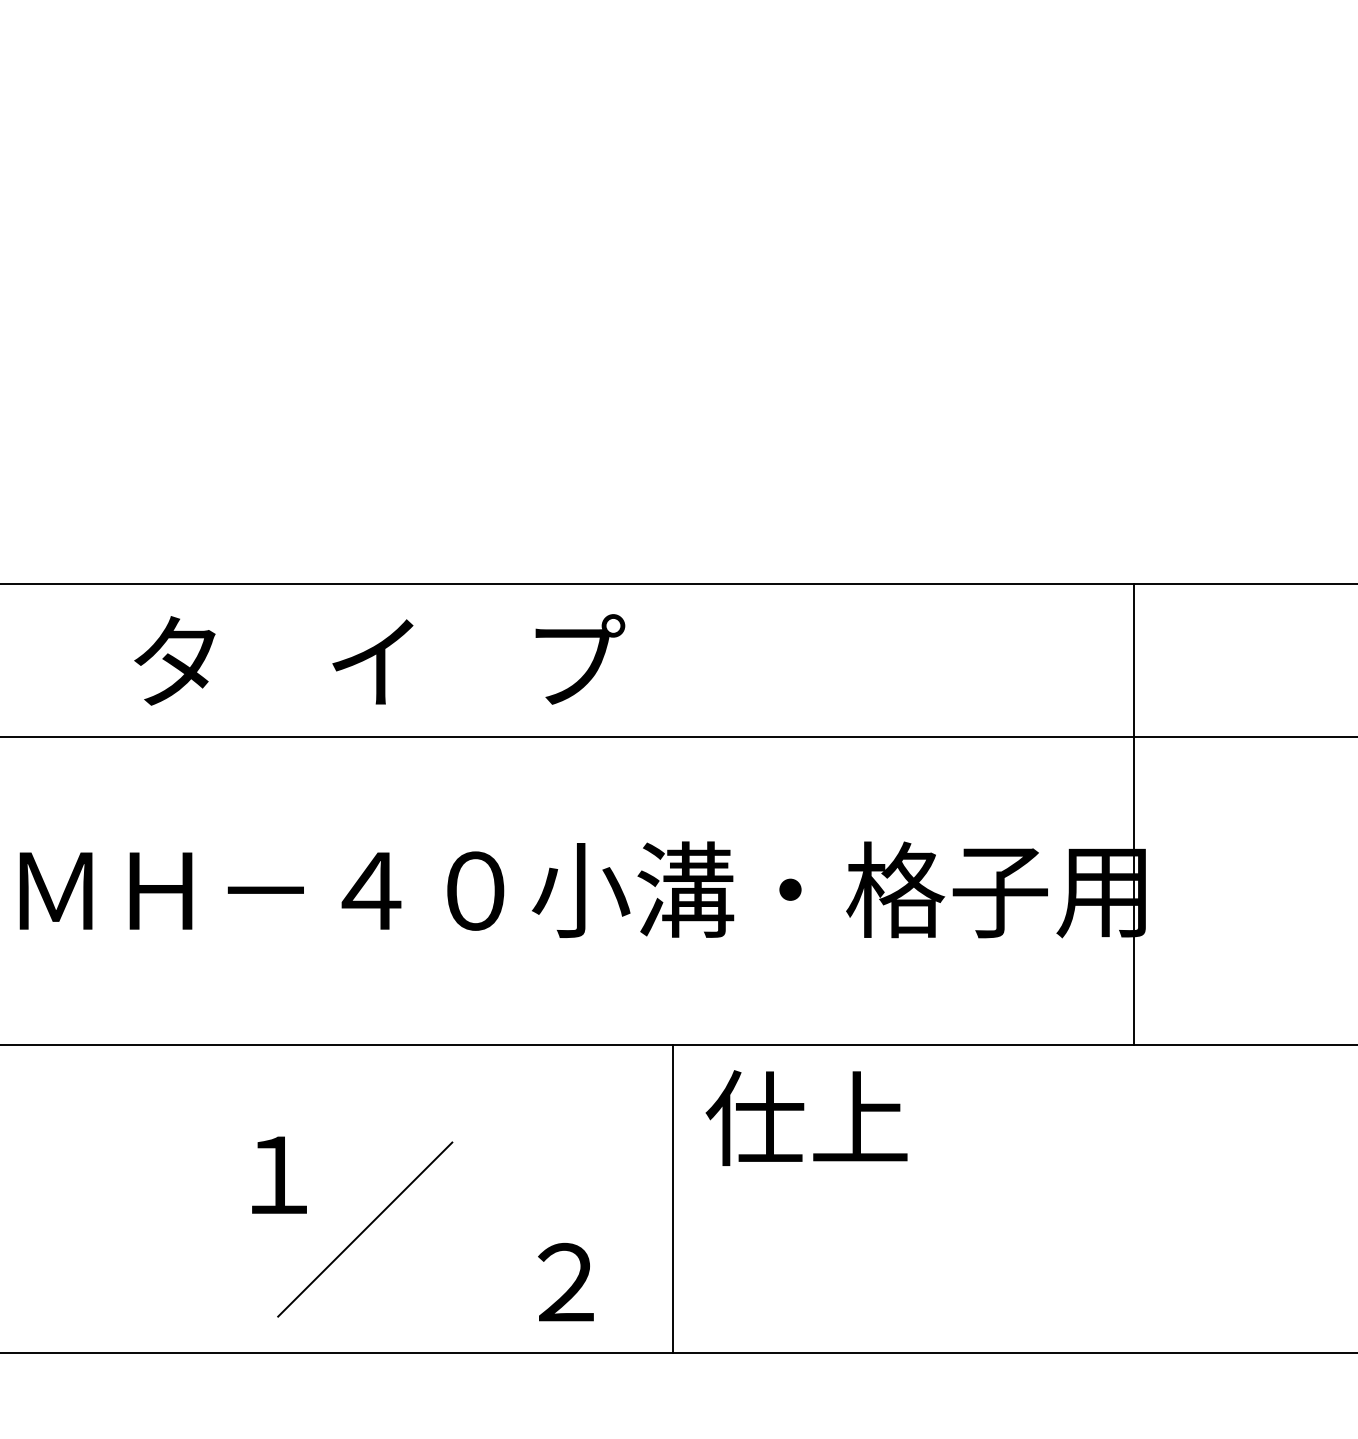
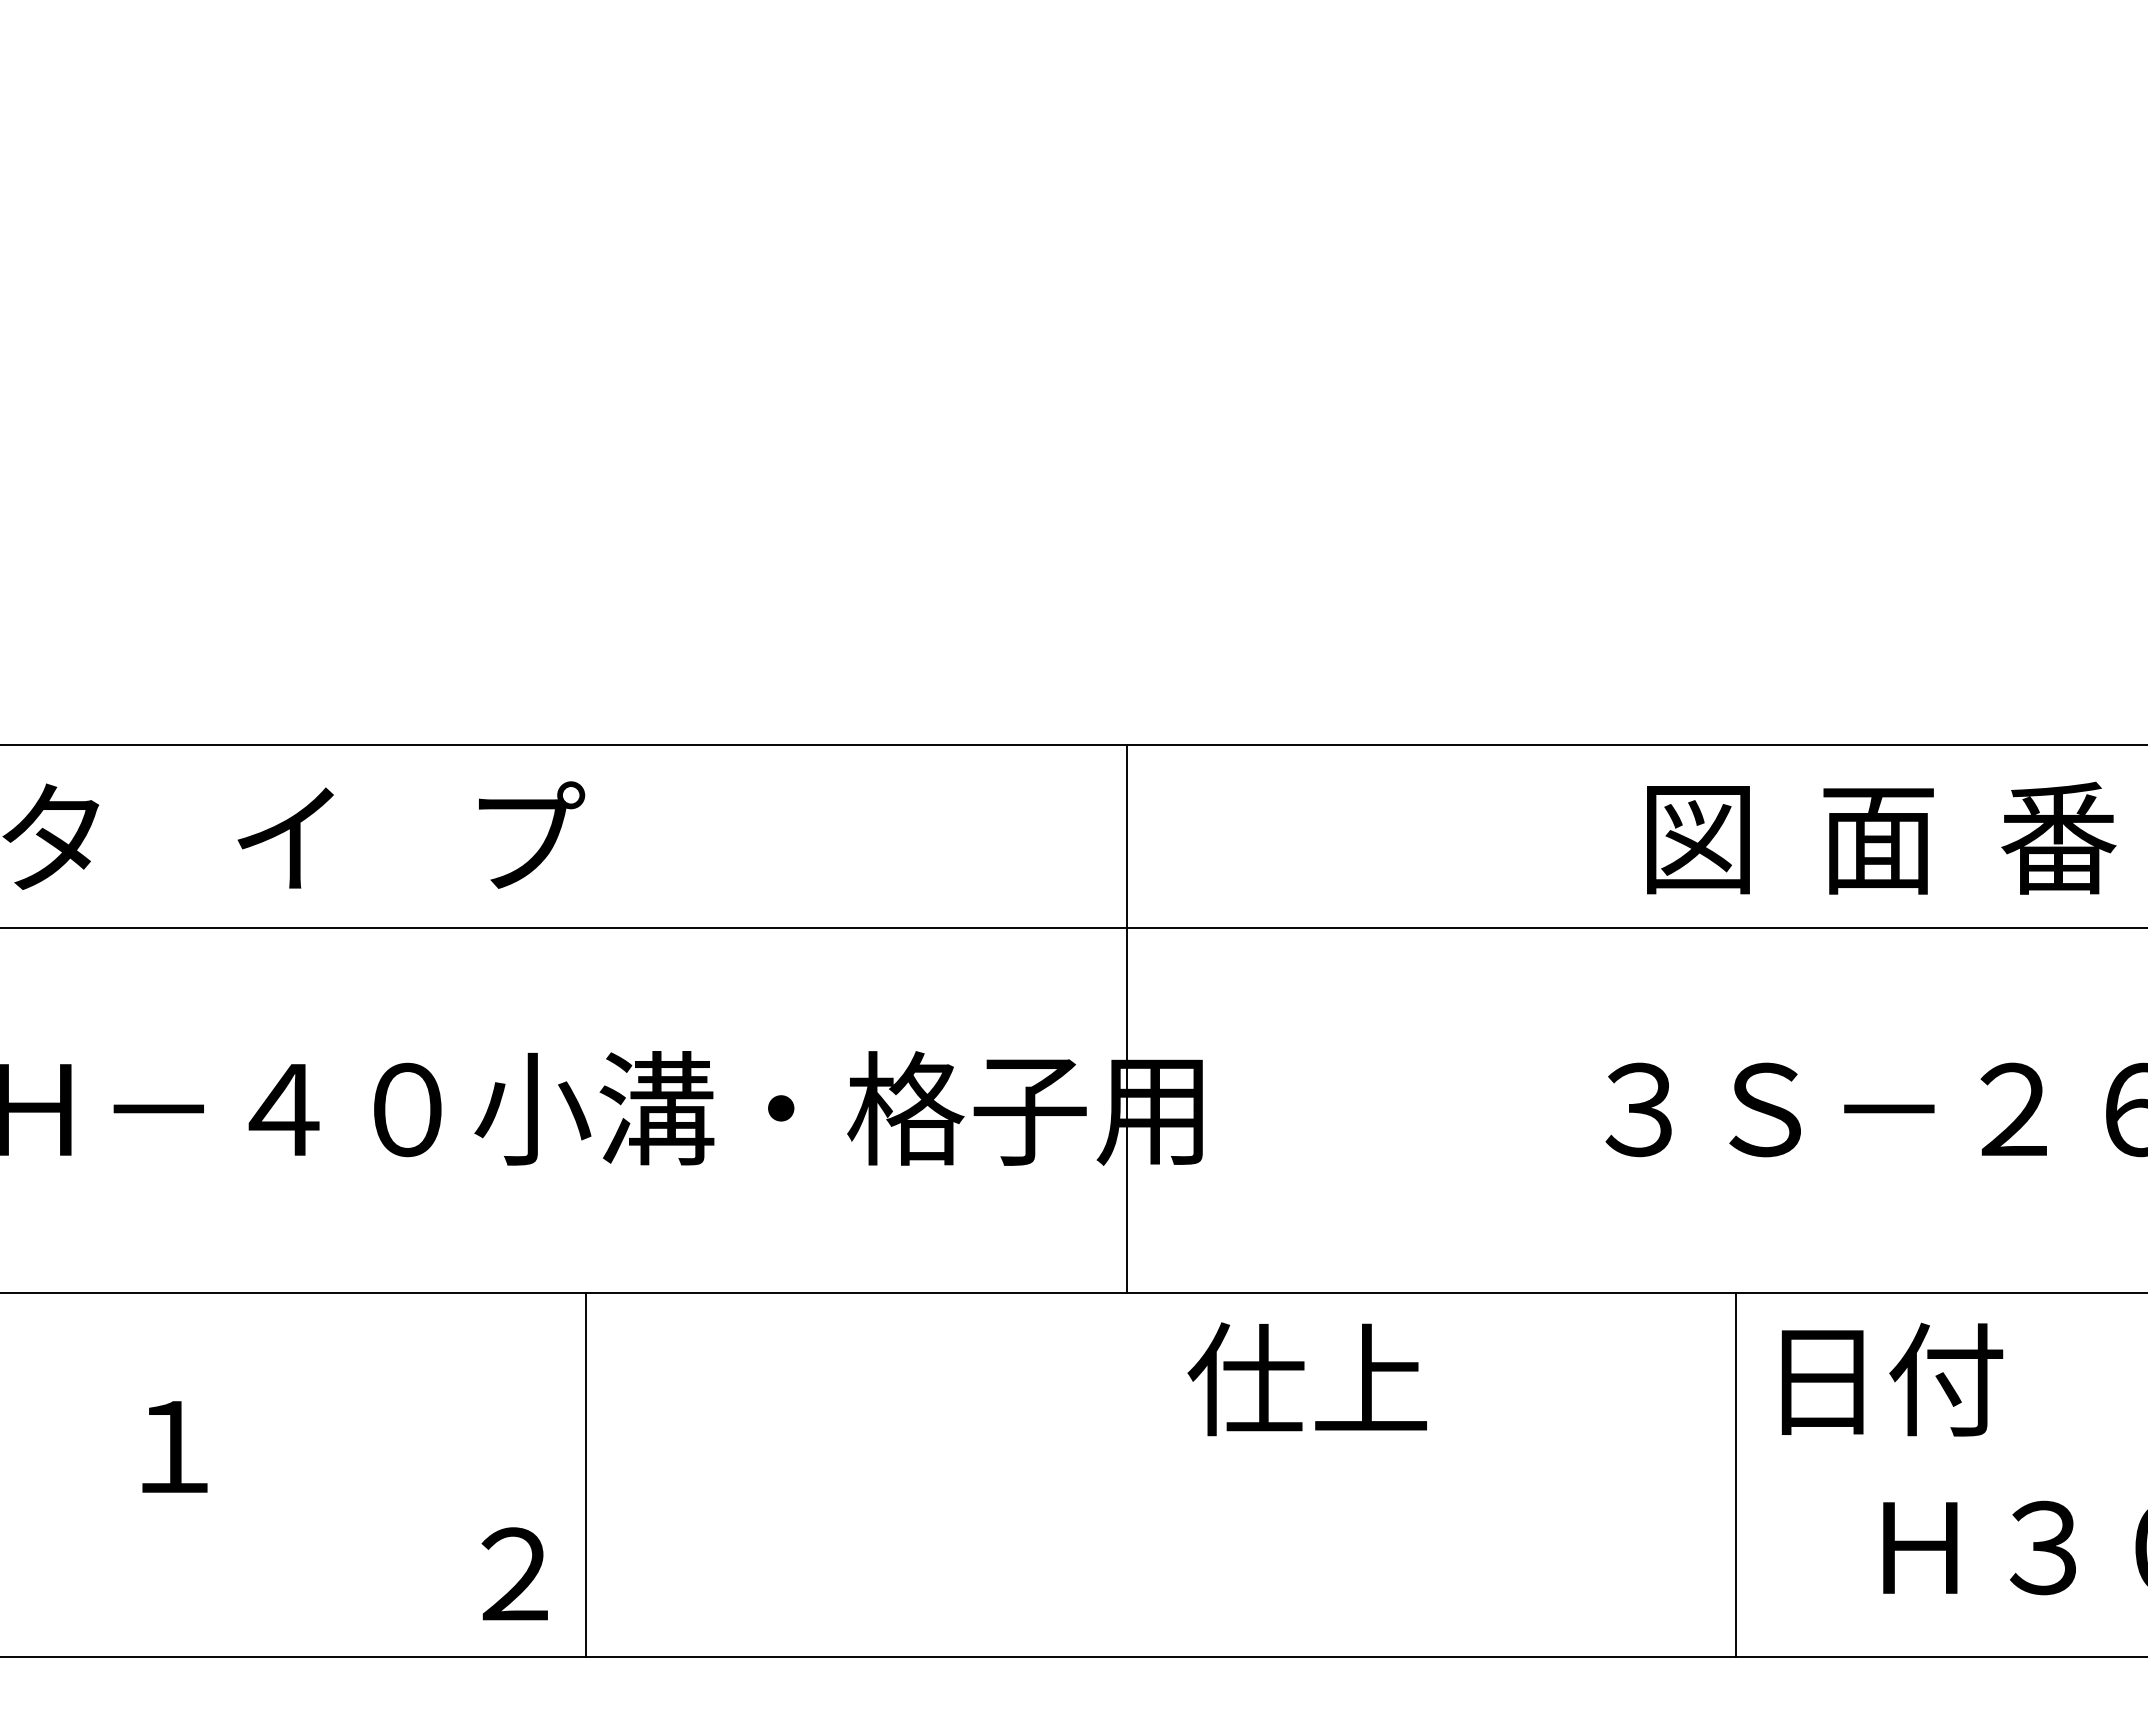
line: (1134, 814) -> (1127, 1018), moved
text: (805, 1118) -> (1306, 1379), moved
line: (672, 1198) -> (585, 1474), moved
line: (365, 1229) -> (276, 1511), removed

